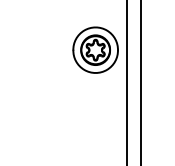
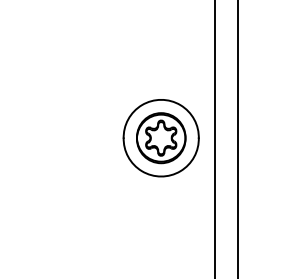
part: (95, 49) -> (160, 136), moved

